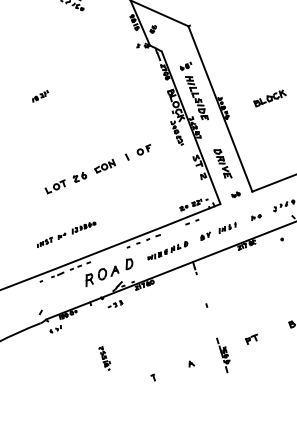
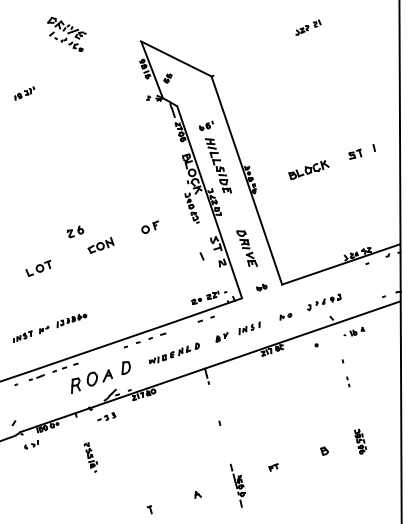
part: (40, 96) -> (24, 93), moved
line: (126, 157) -> (201, 256), moved
part: (80, 177) -> (75, 231), moved
part: (251, 339) -> (273, 467), size x0.6
part: (104, 358) -> (90, 457), moved

